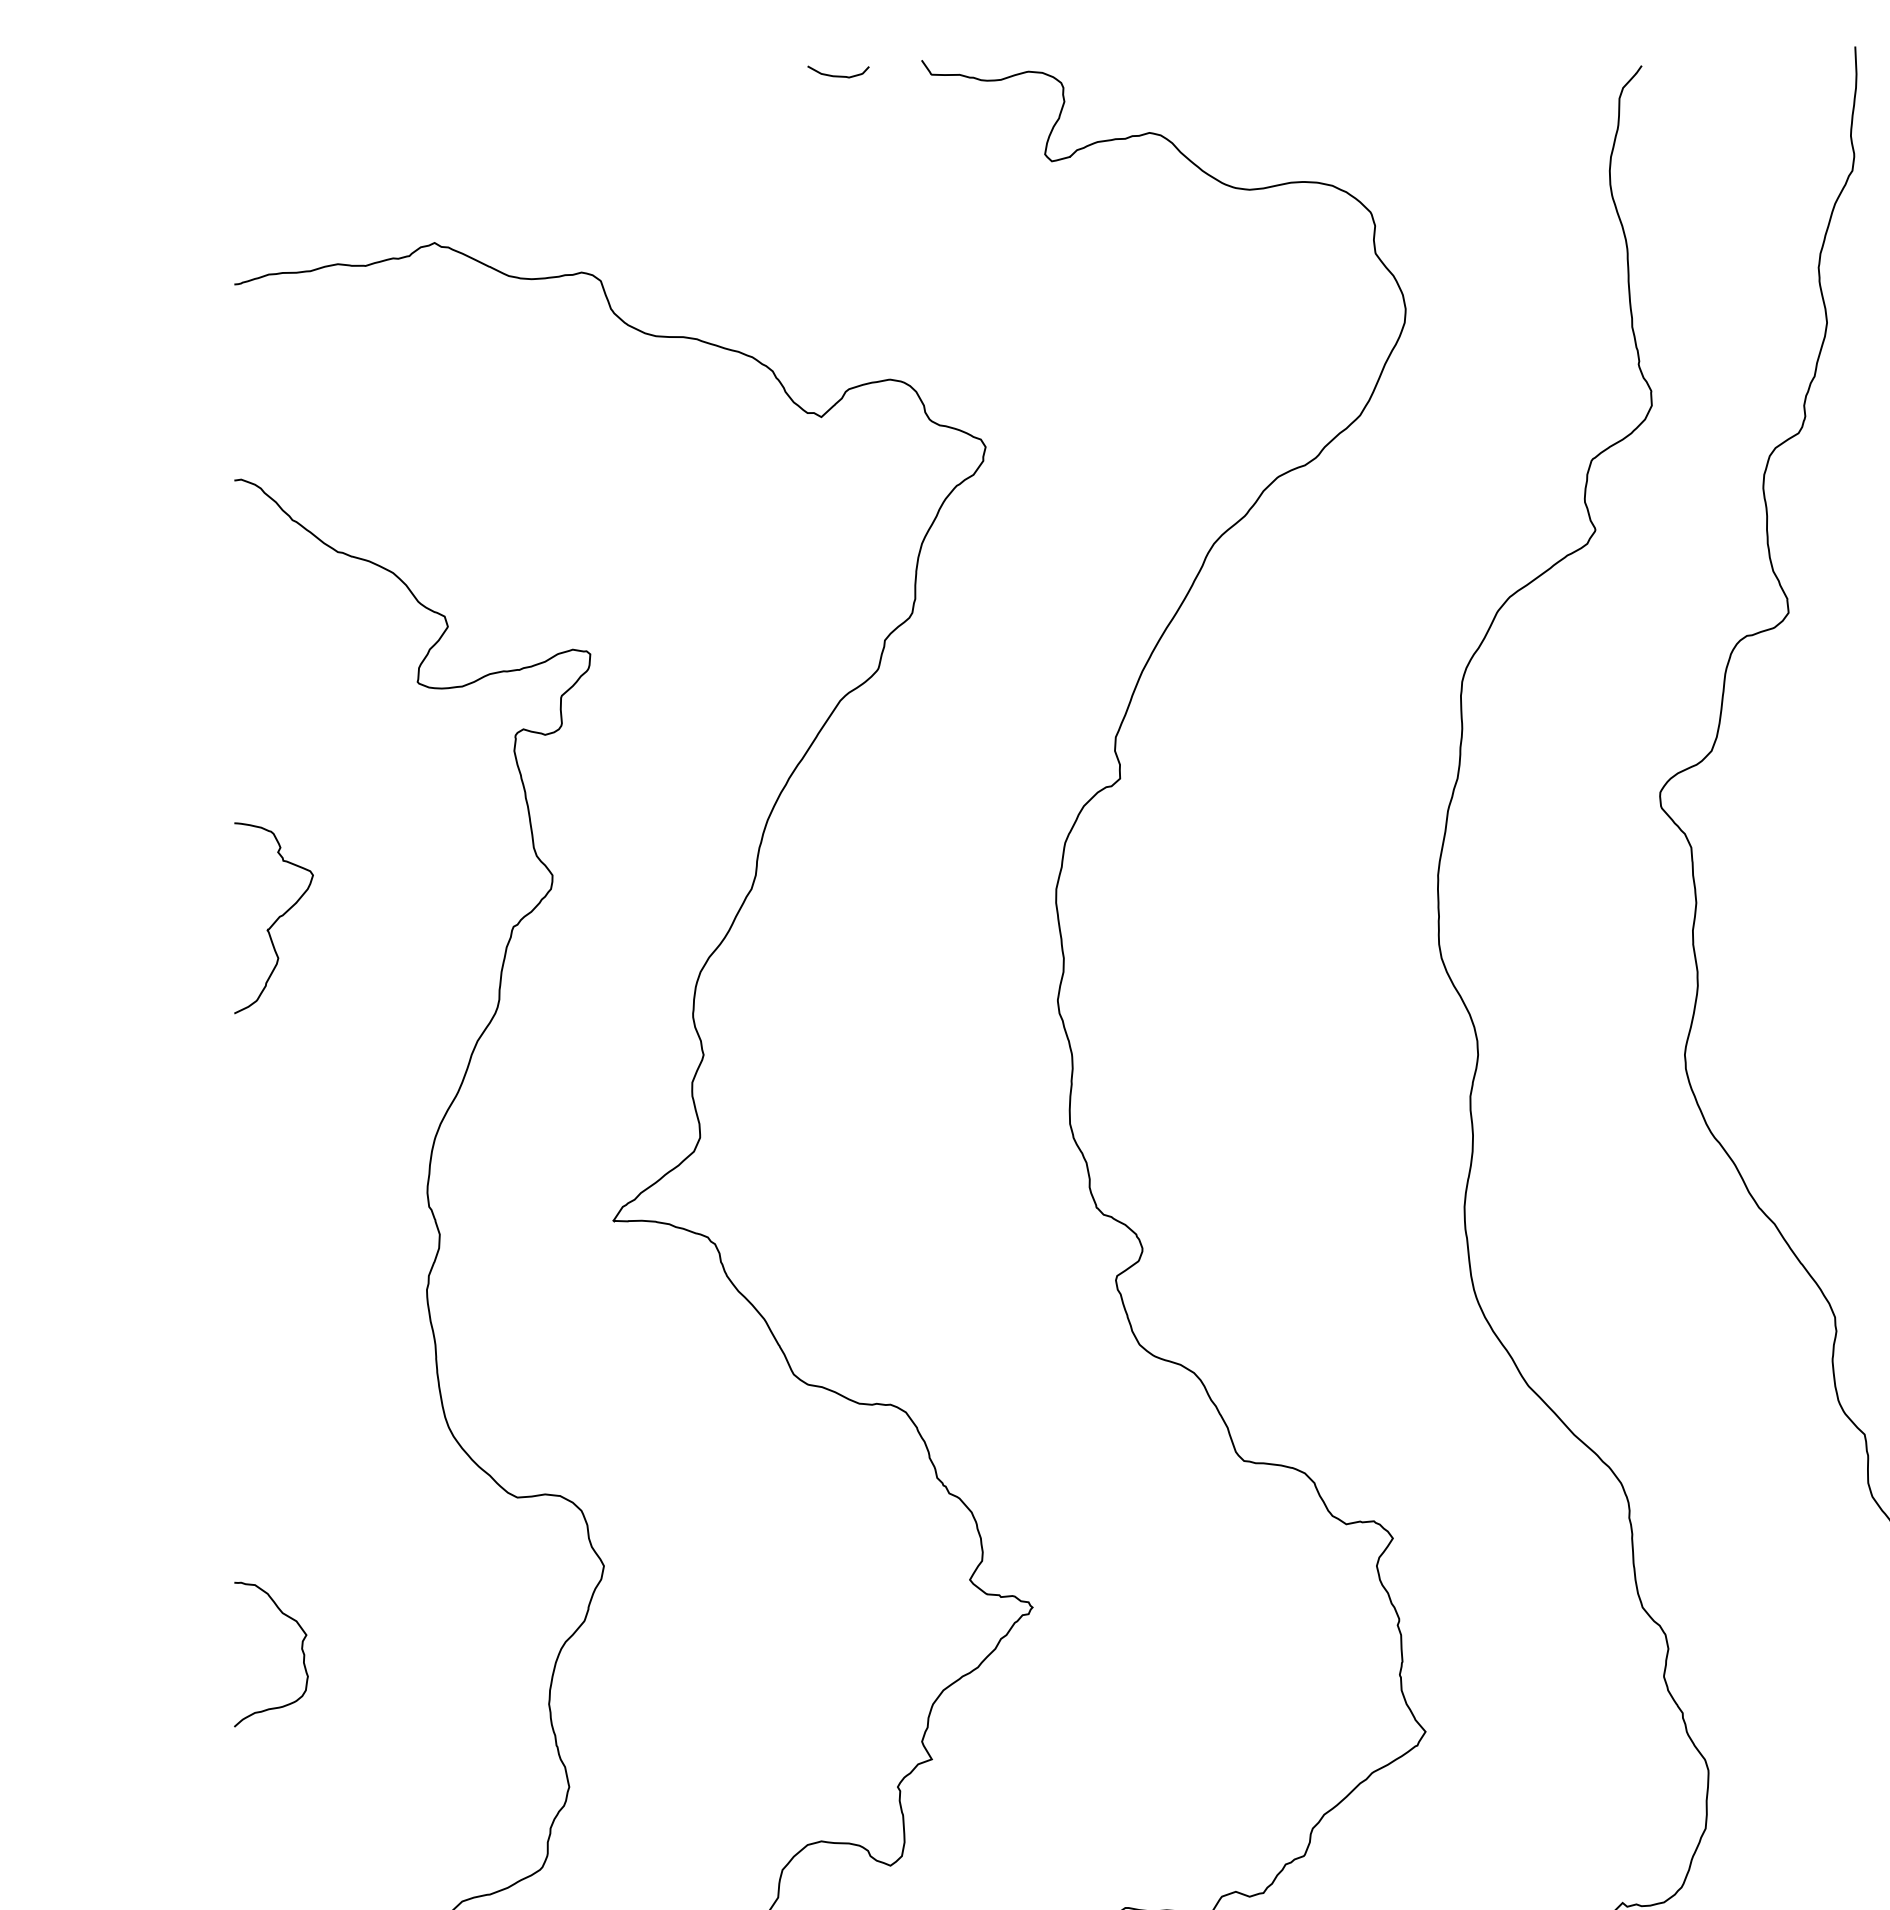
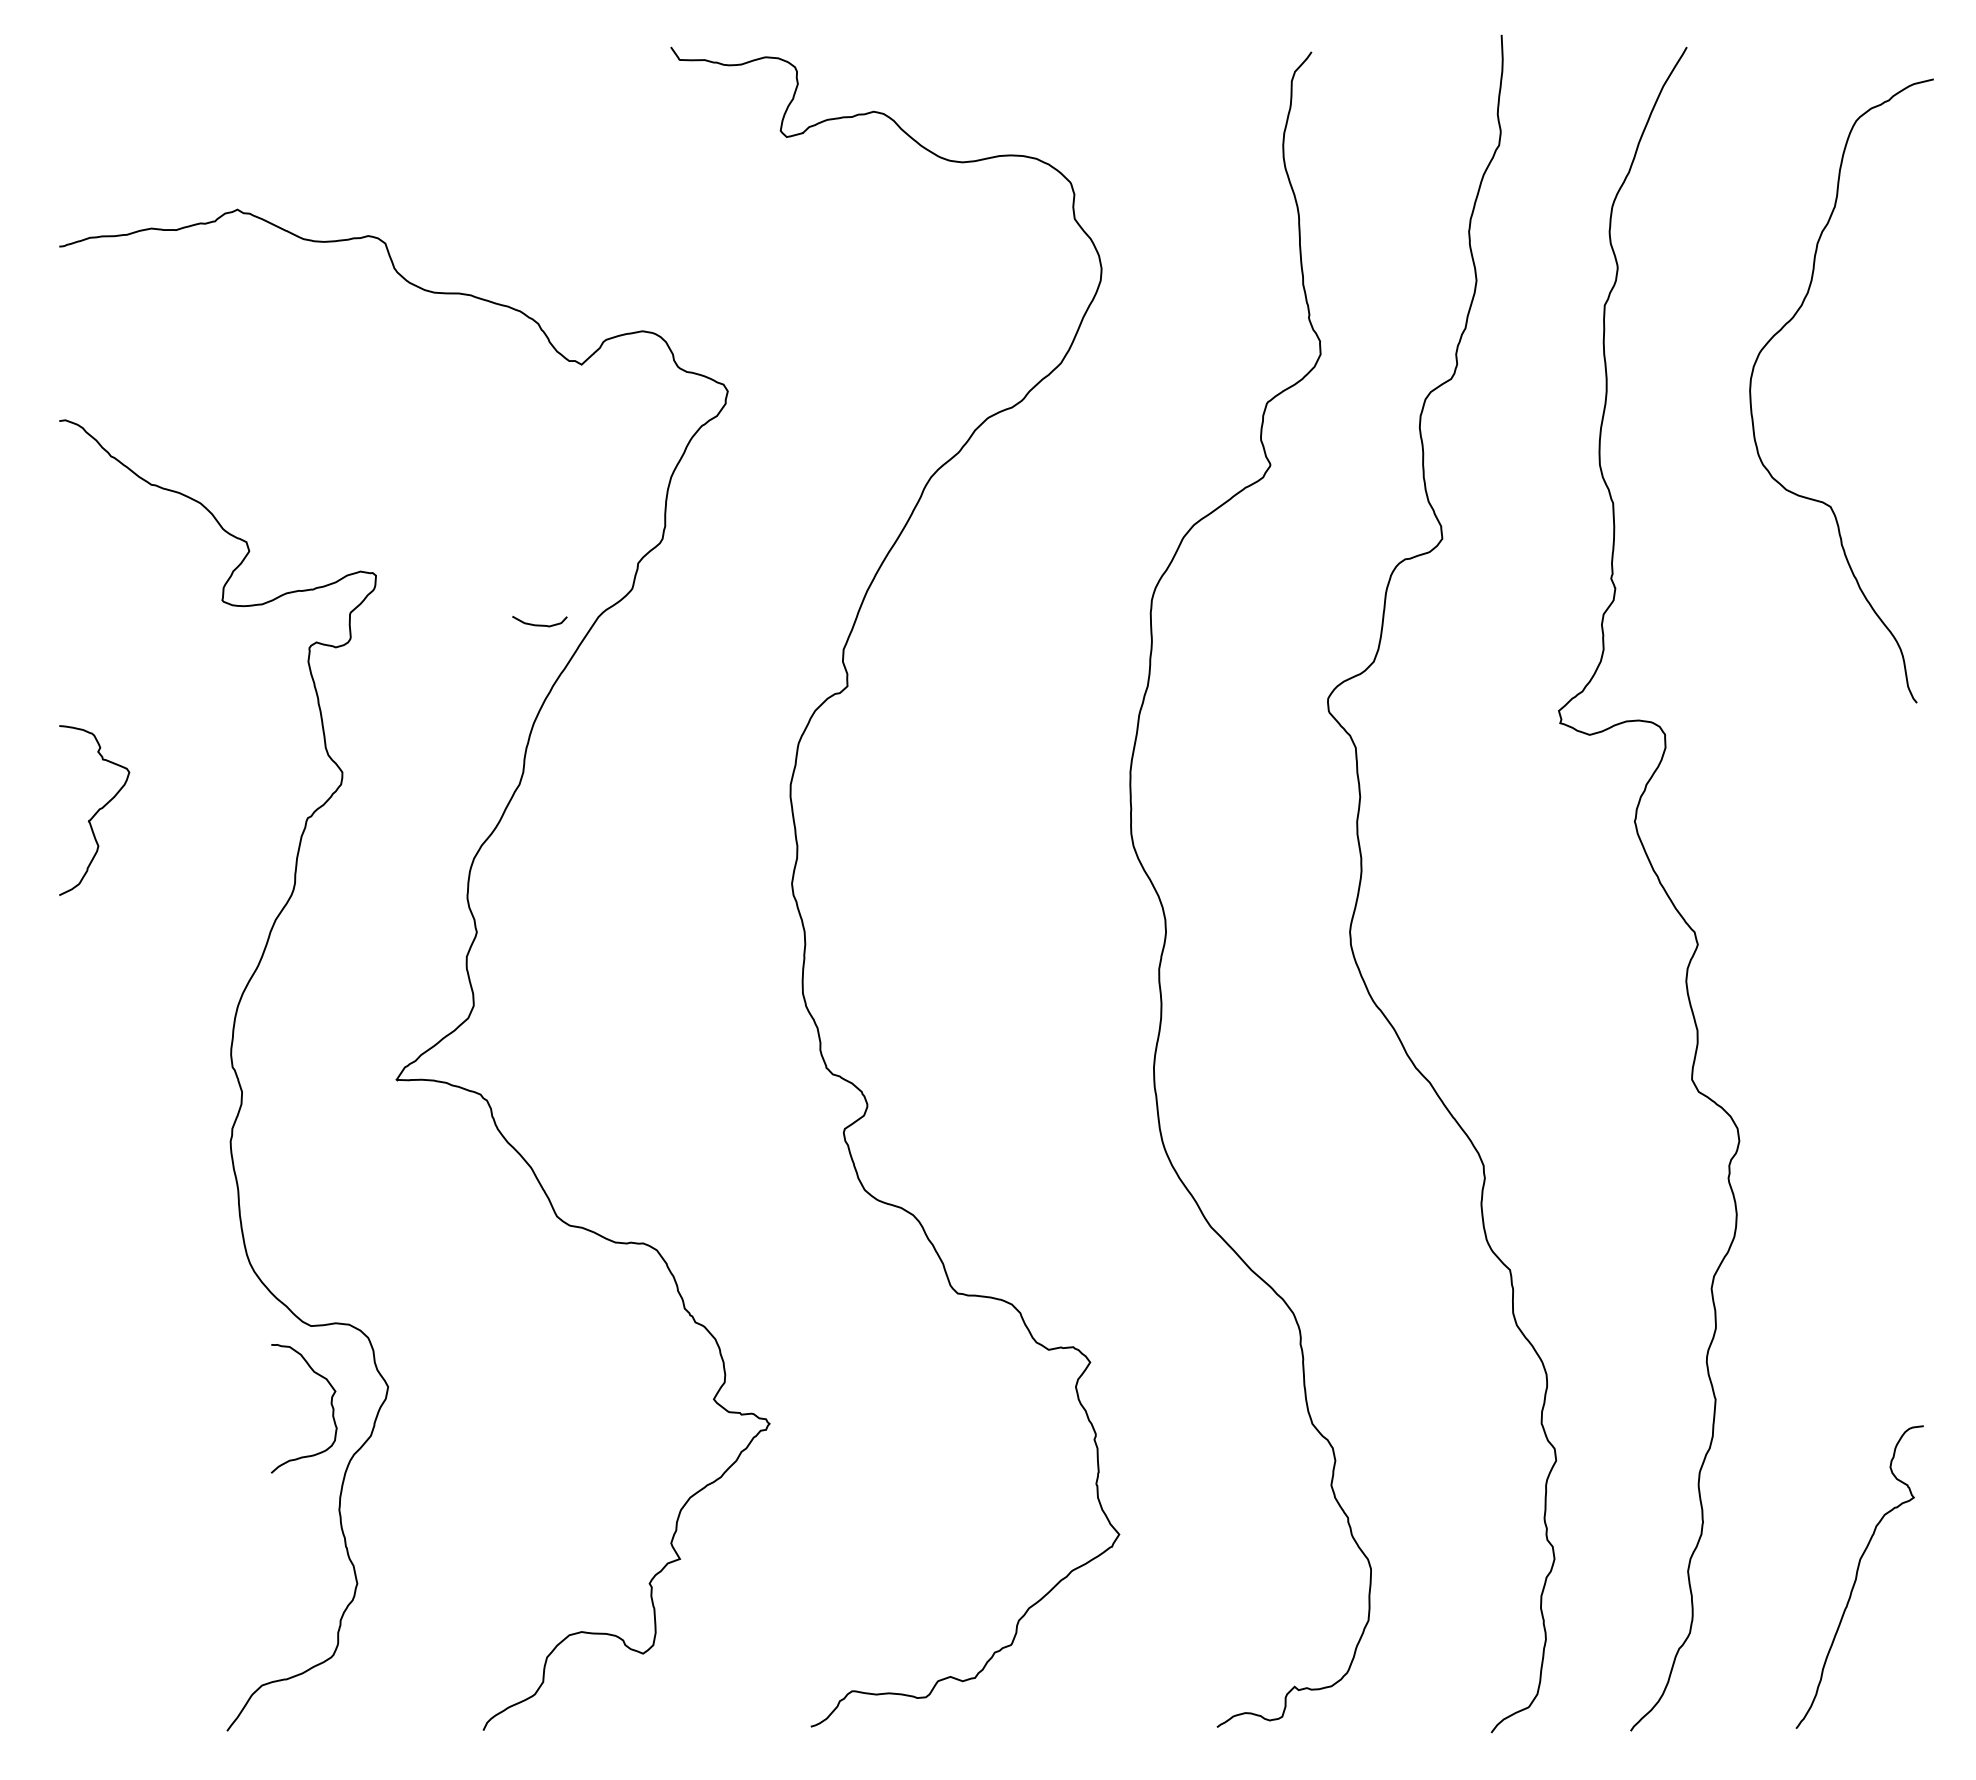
curve: (838, 75) -> (539, 624), moved
curve: (300, 1649) -> (330, 1404), moved

